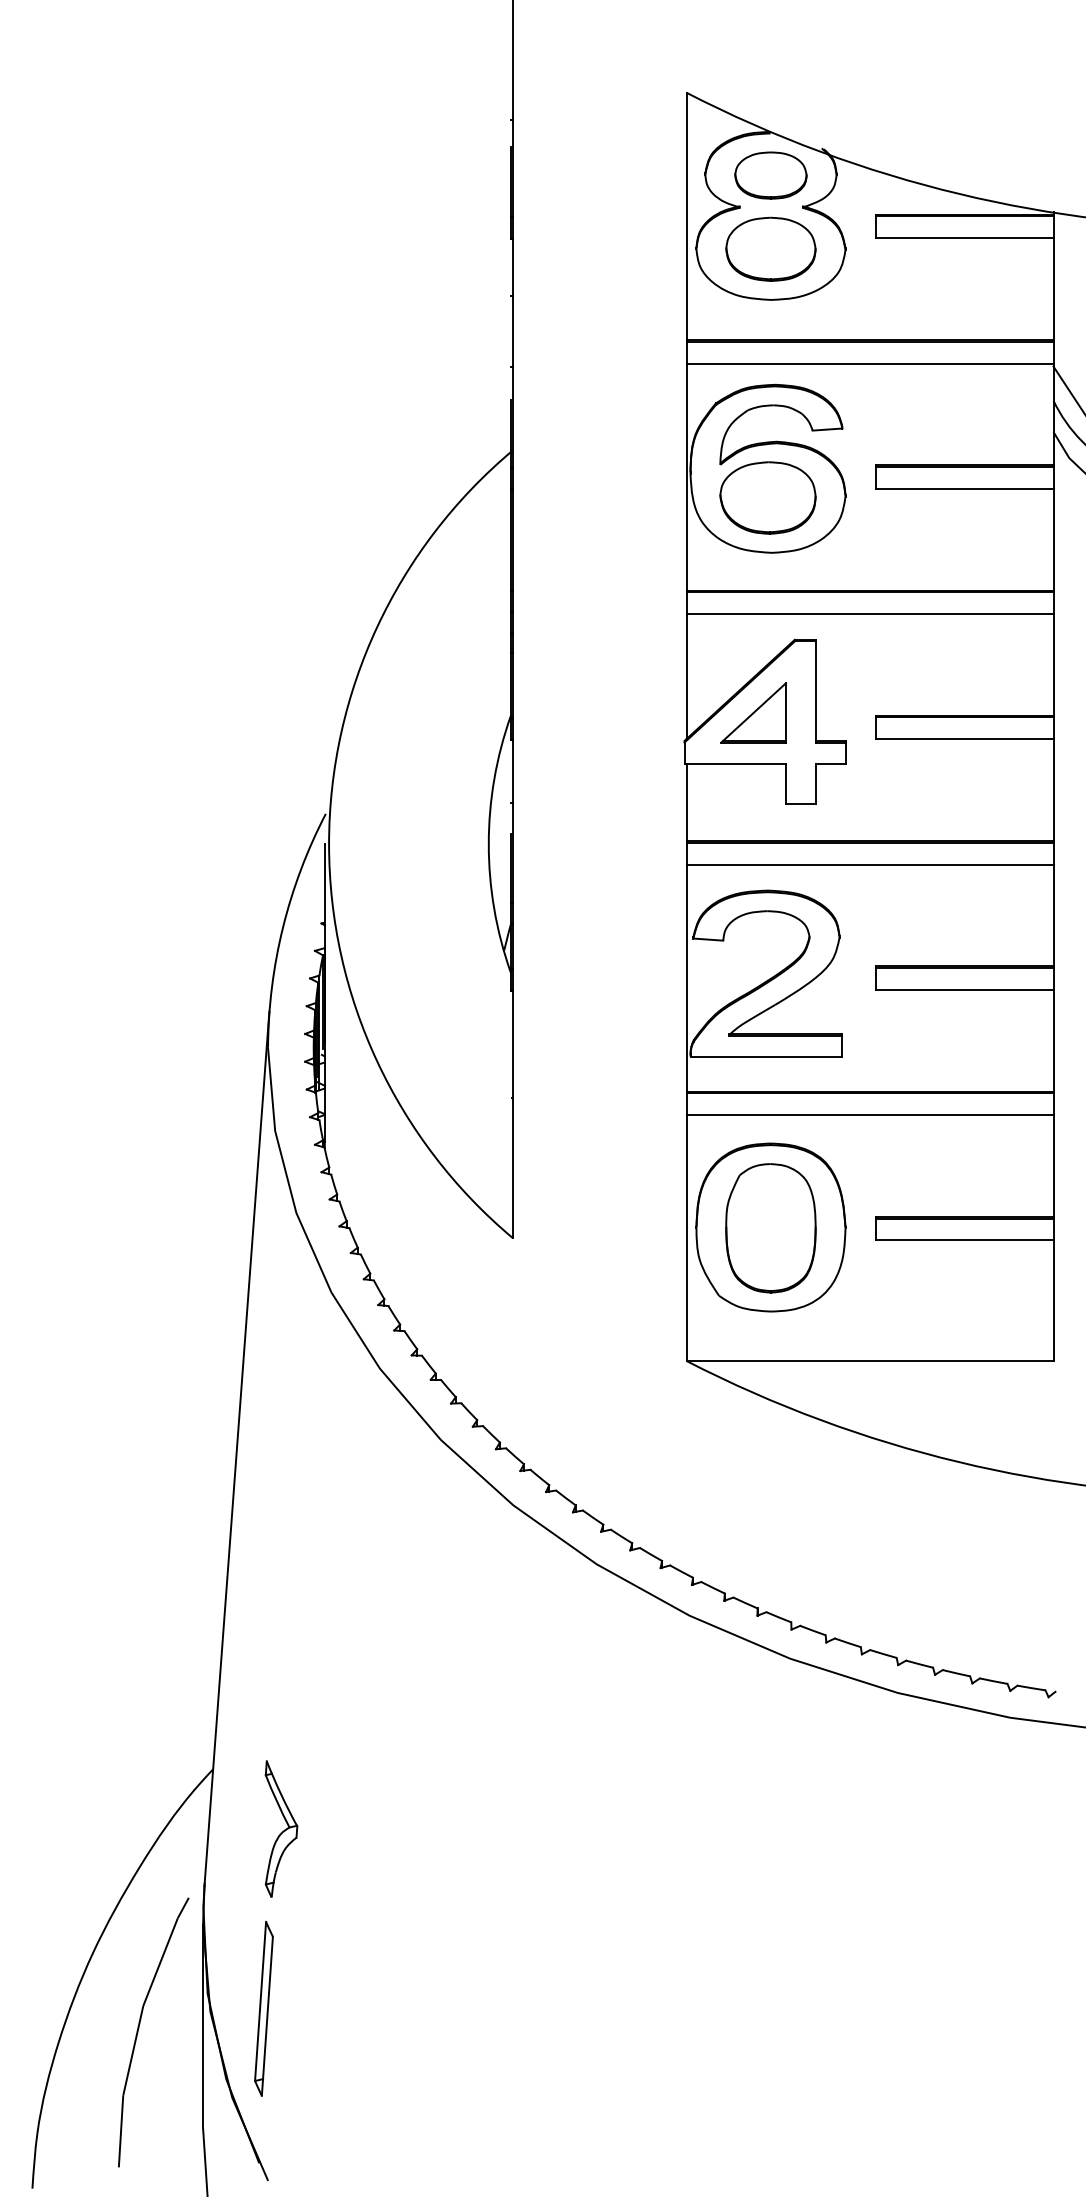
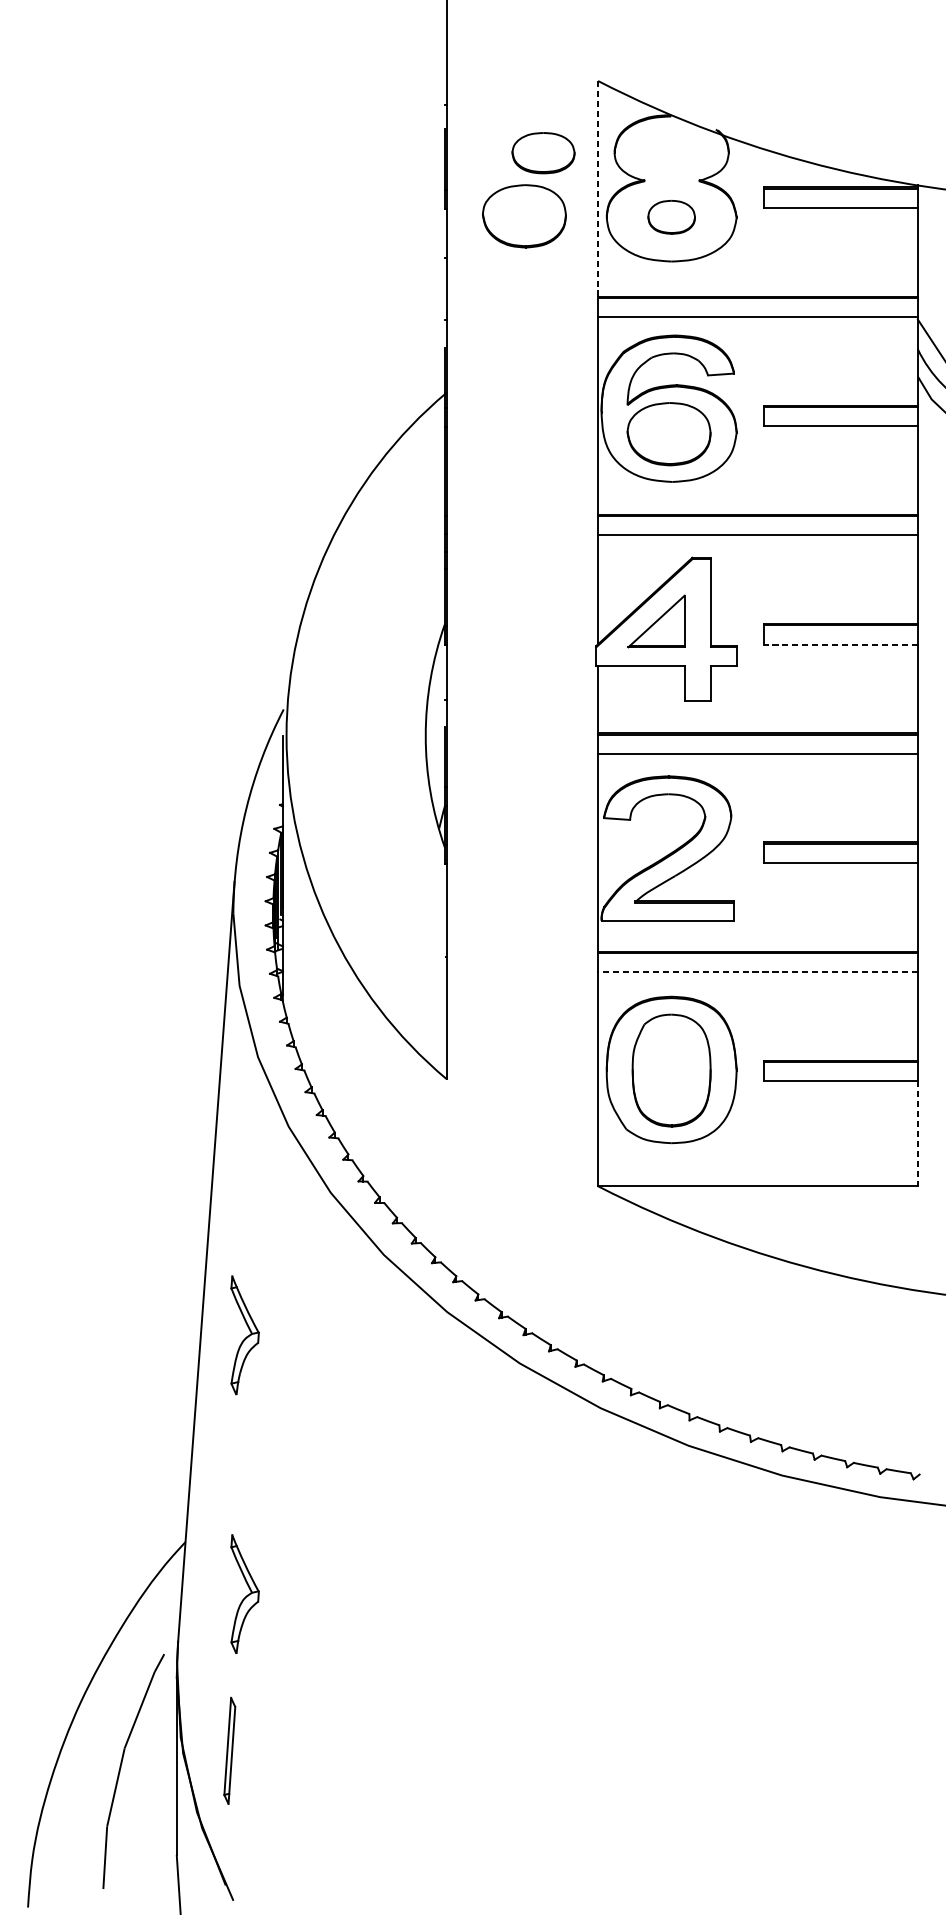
part: (770, 175) -> (543, 153), moved
line: (686, 216) -> (598, 188), solid -> dashed
part: (601, 247) -> (523, 215), added
part: (770, 248) -> (671, 216), size x0.6
line: (964, 739) -> (840, 644), solid -> dashed
line: (870, 1115) -> (758, 972), solid -> dashed
line: (1053, 1301) -> (917, 1134), solid -> dashed
part: (281, 1531) -> (245, 1334), added
part: (263, 2008) -> (229, 1750), size x0.7

